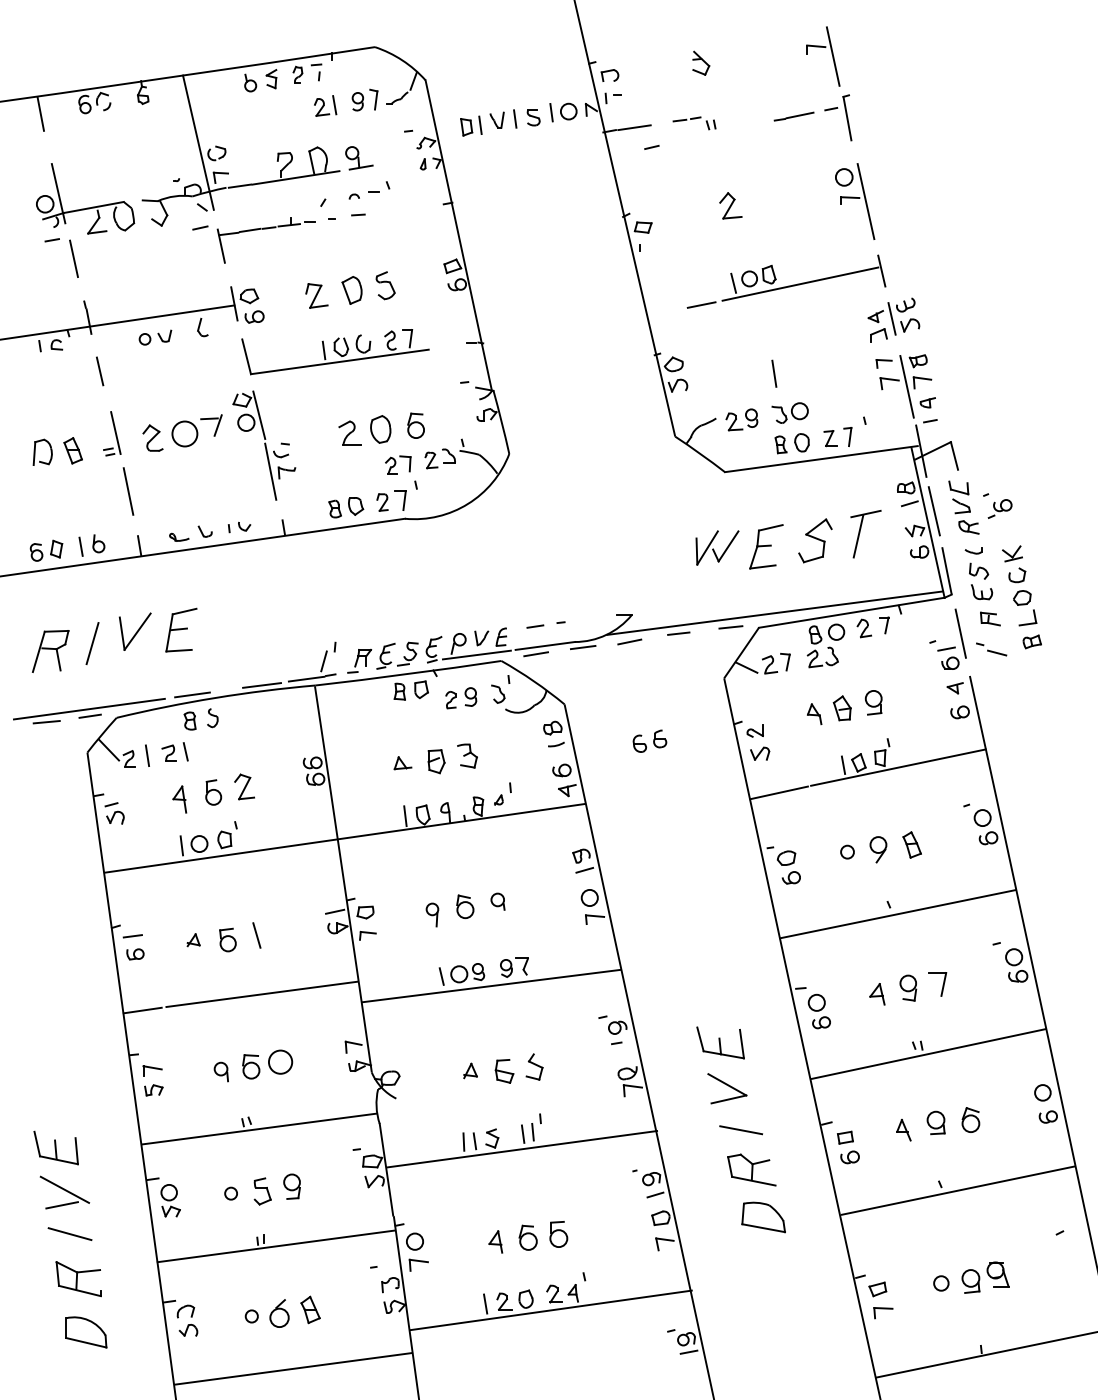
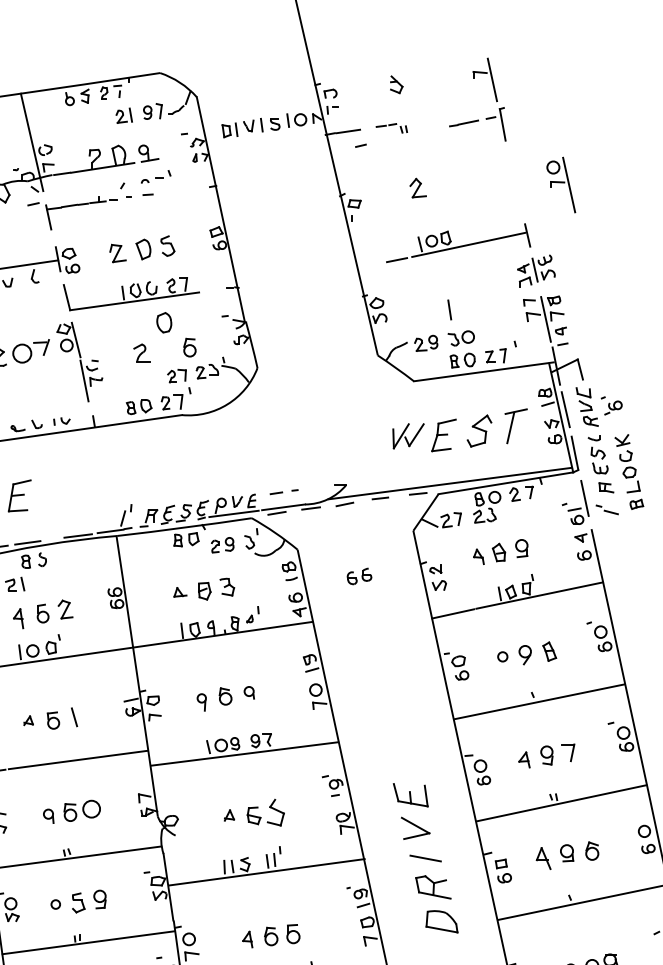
part: (855, 201) -> (561, 185), moved
part: (380, 429) -> (164, 322), moved
part: (534, 1066) -> (275, 812), size x1.4
part: (903, 1129) -> (543, 858), size x1.4

